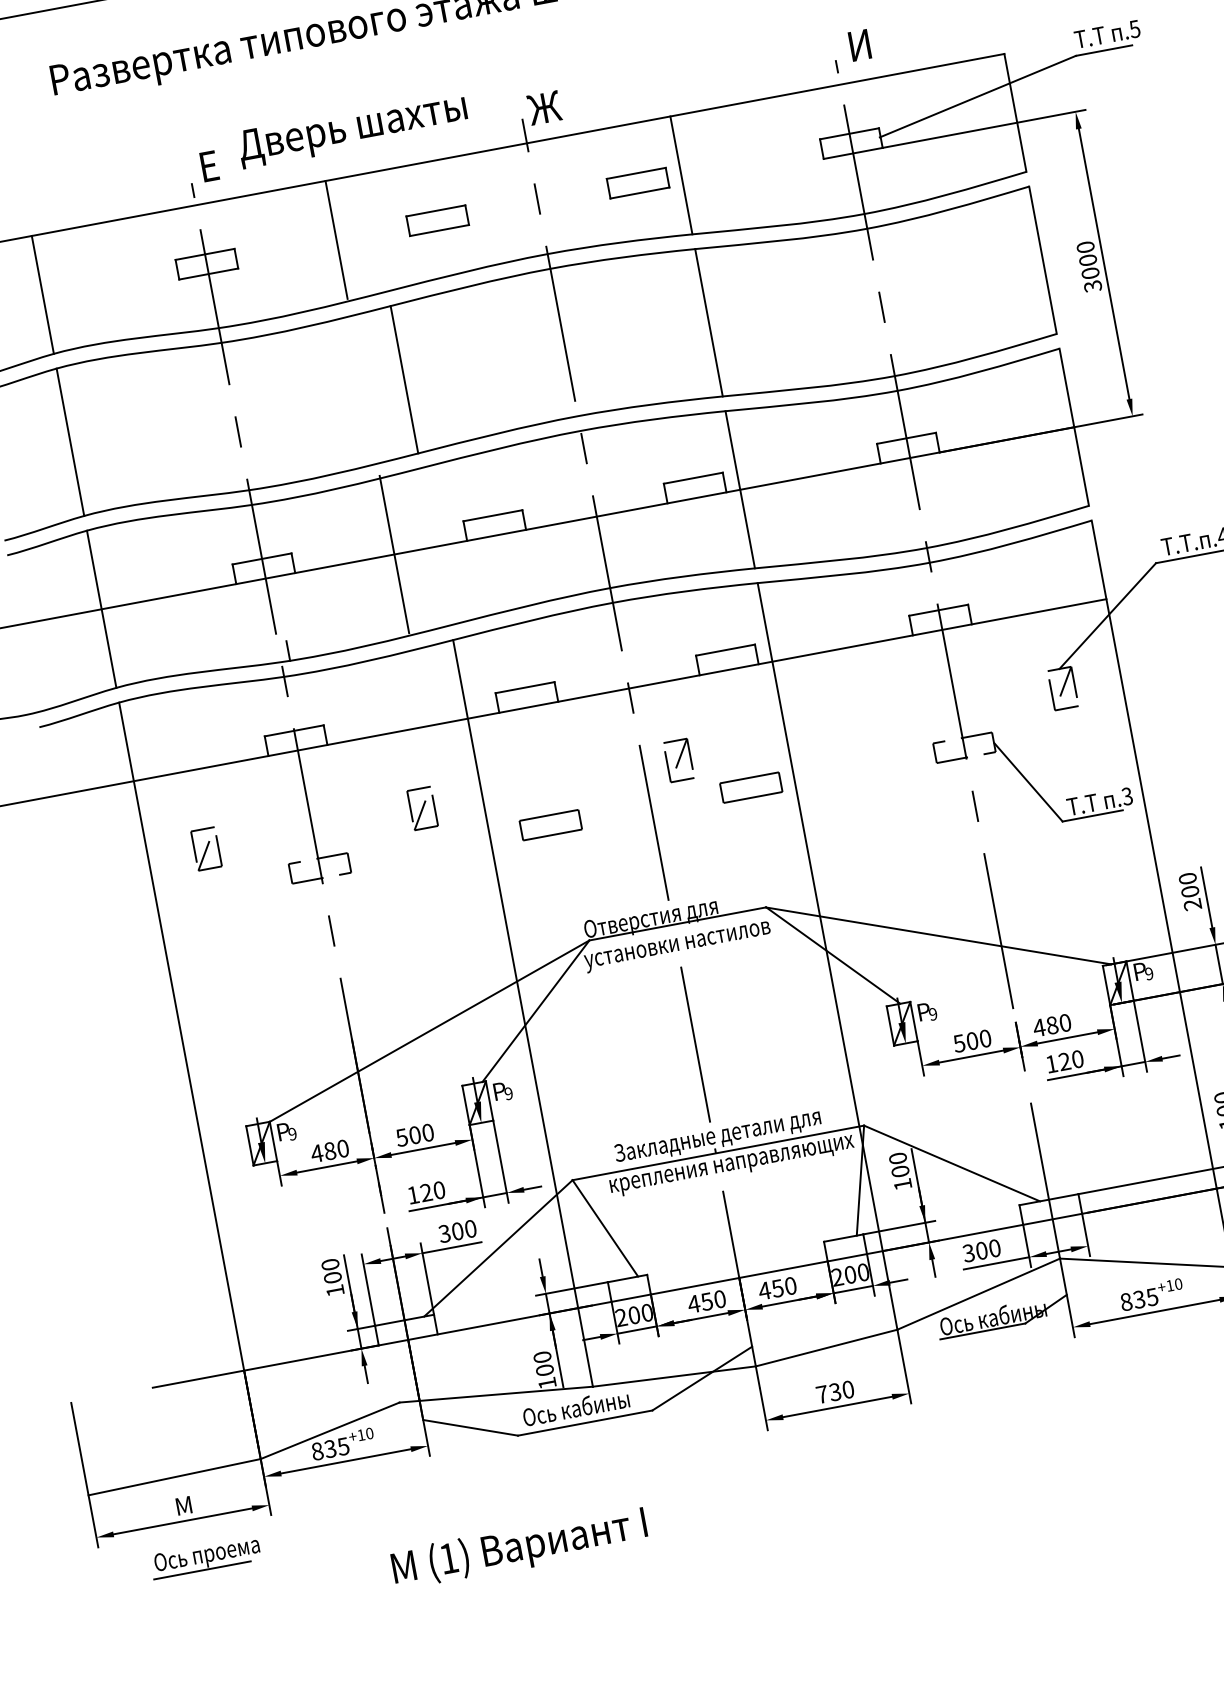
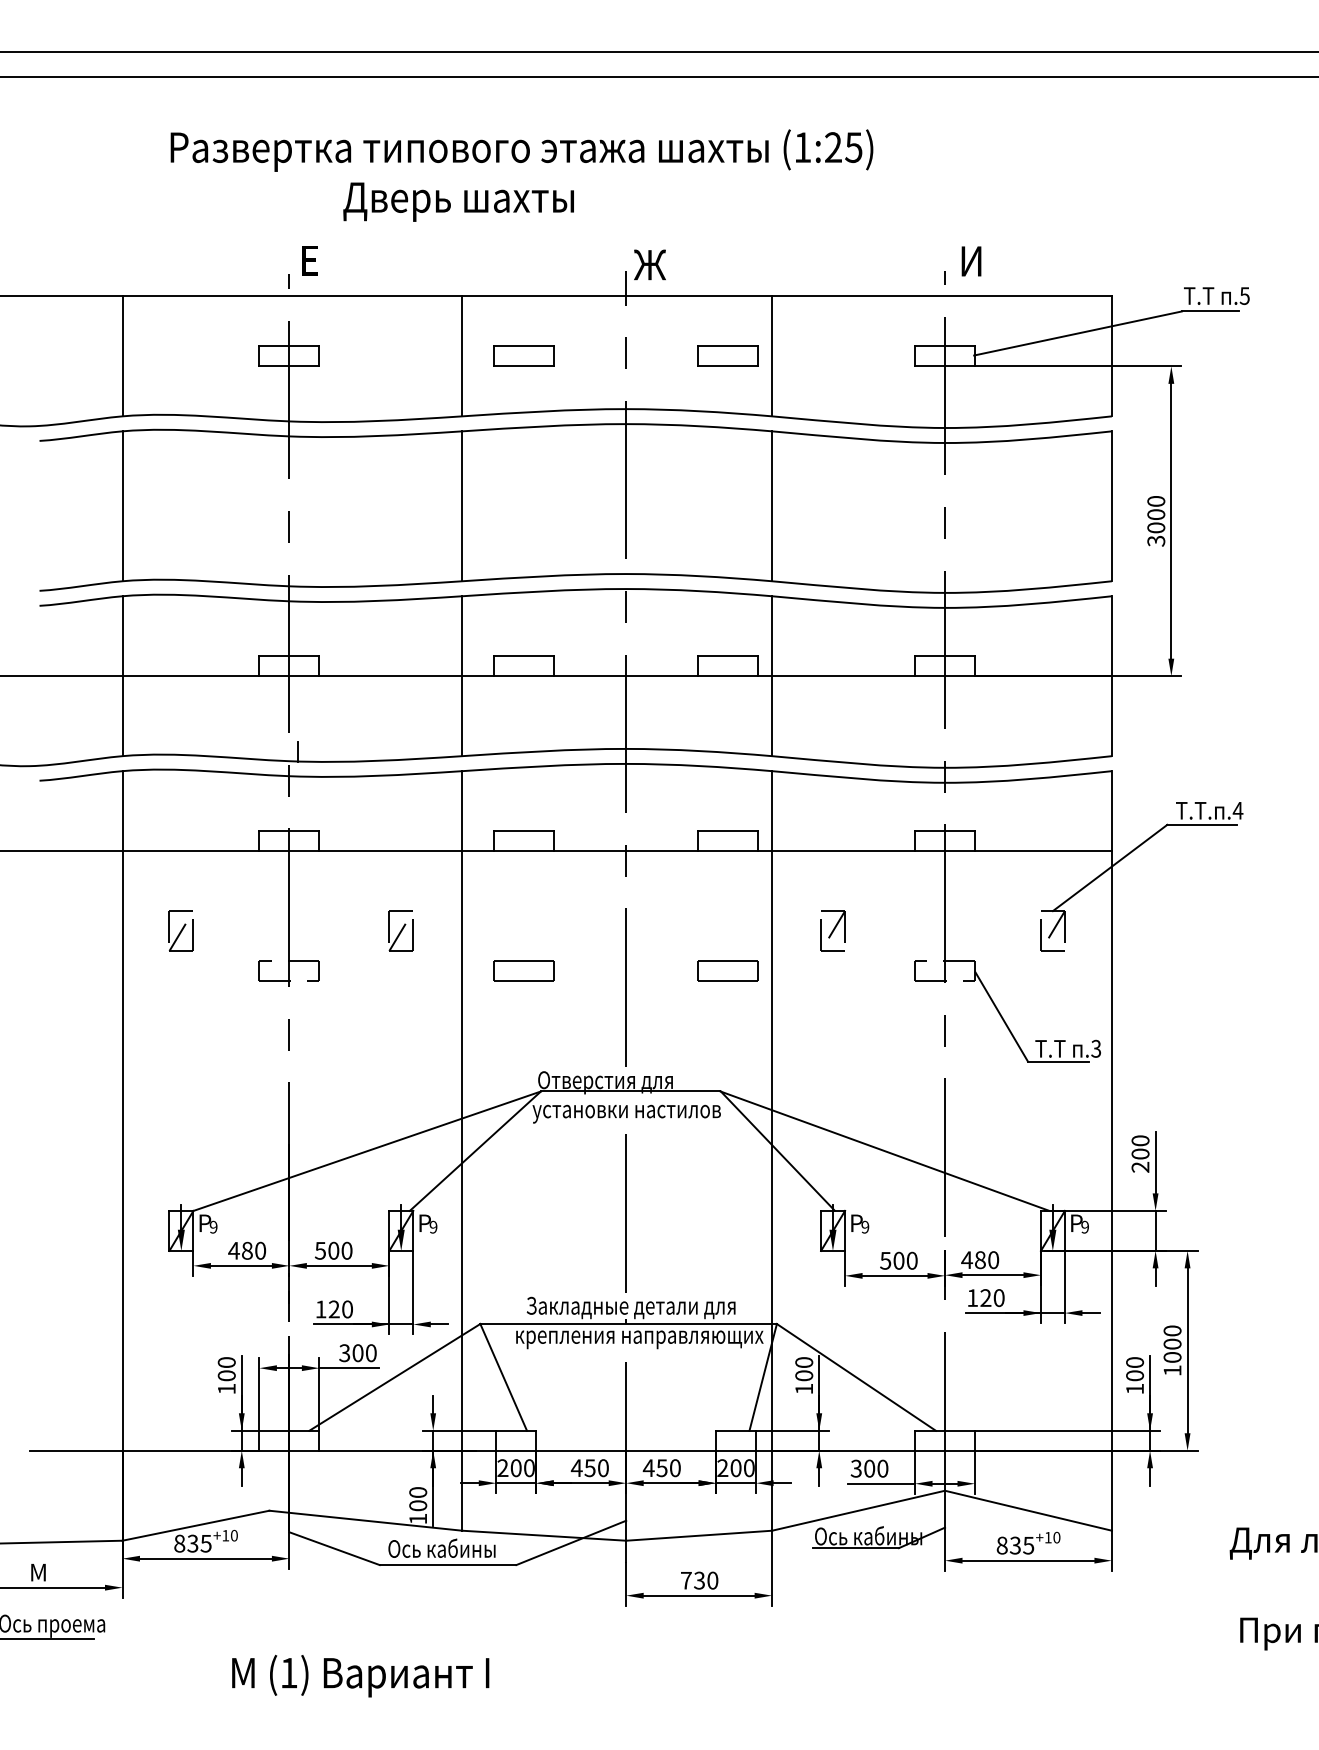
text: (352, 129) -> (458, 201), moved
line: (336, 240) -> (462, 356), moved
line: (394, 554) -> (462, 676), moved
part: (678, 760) -> (832, 930), moved

